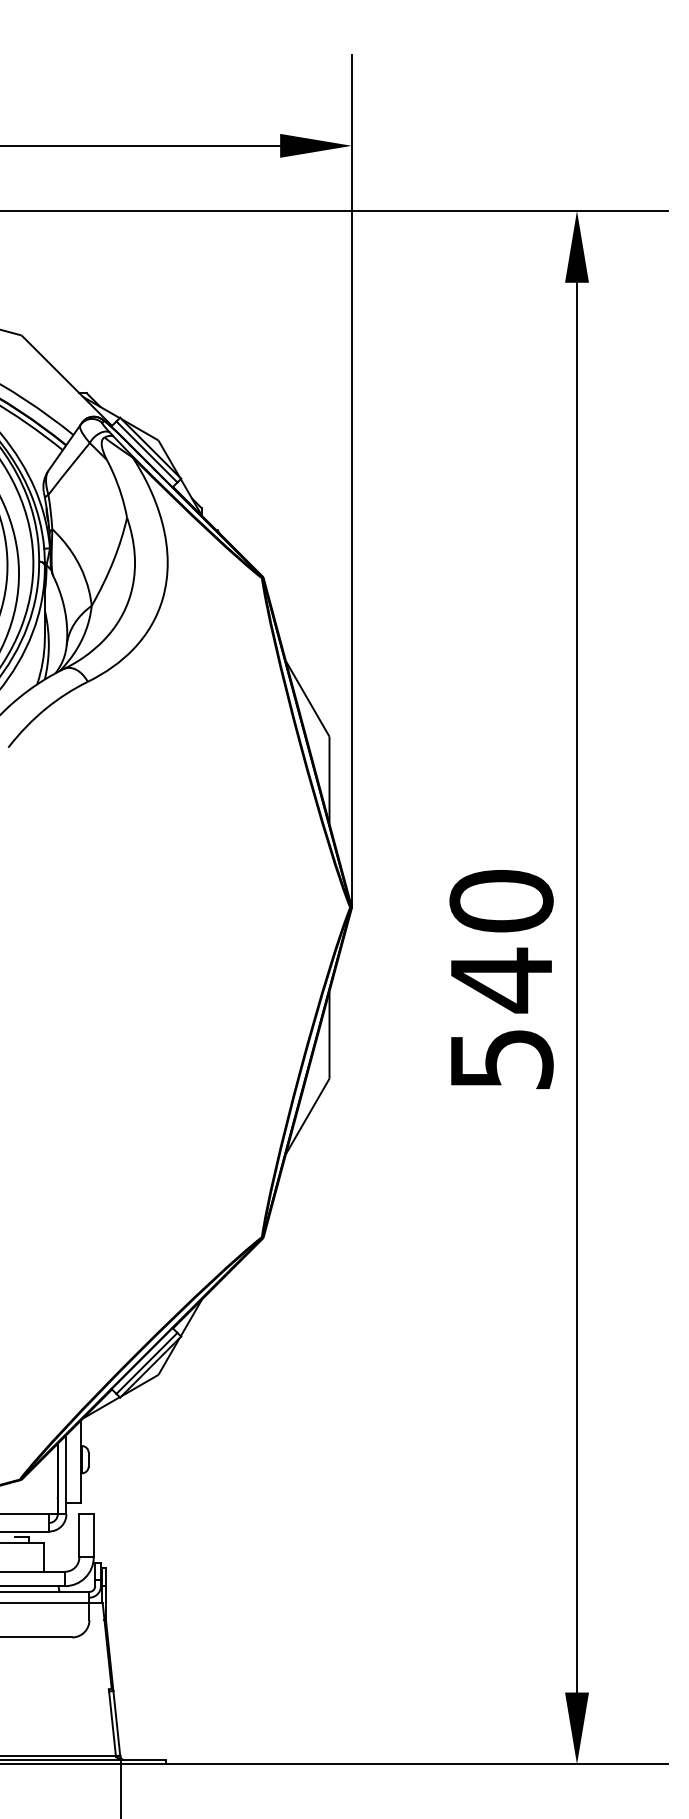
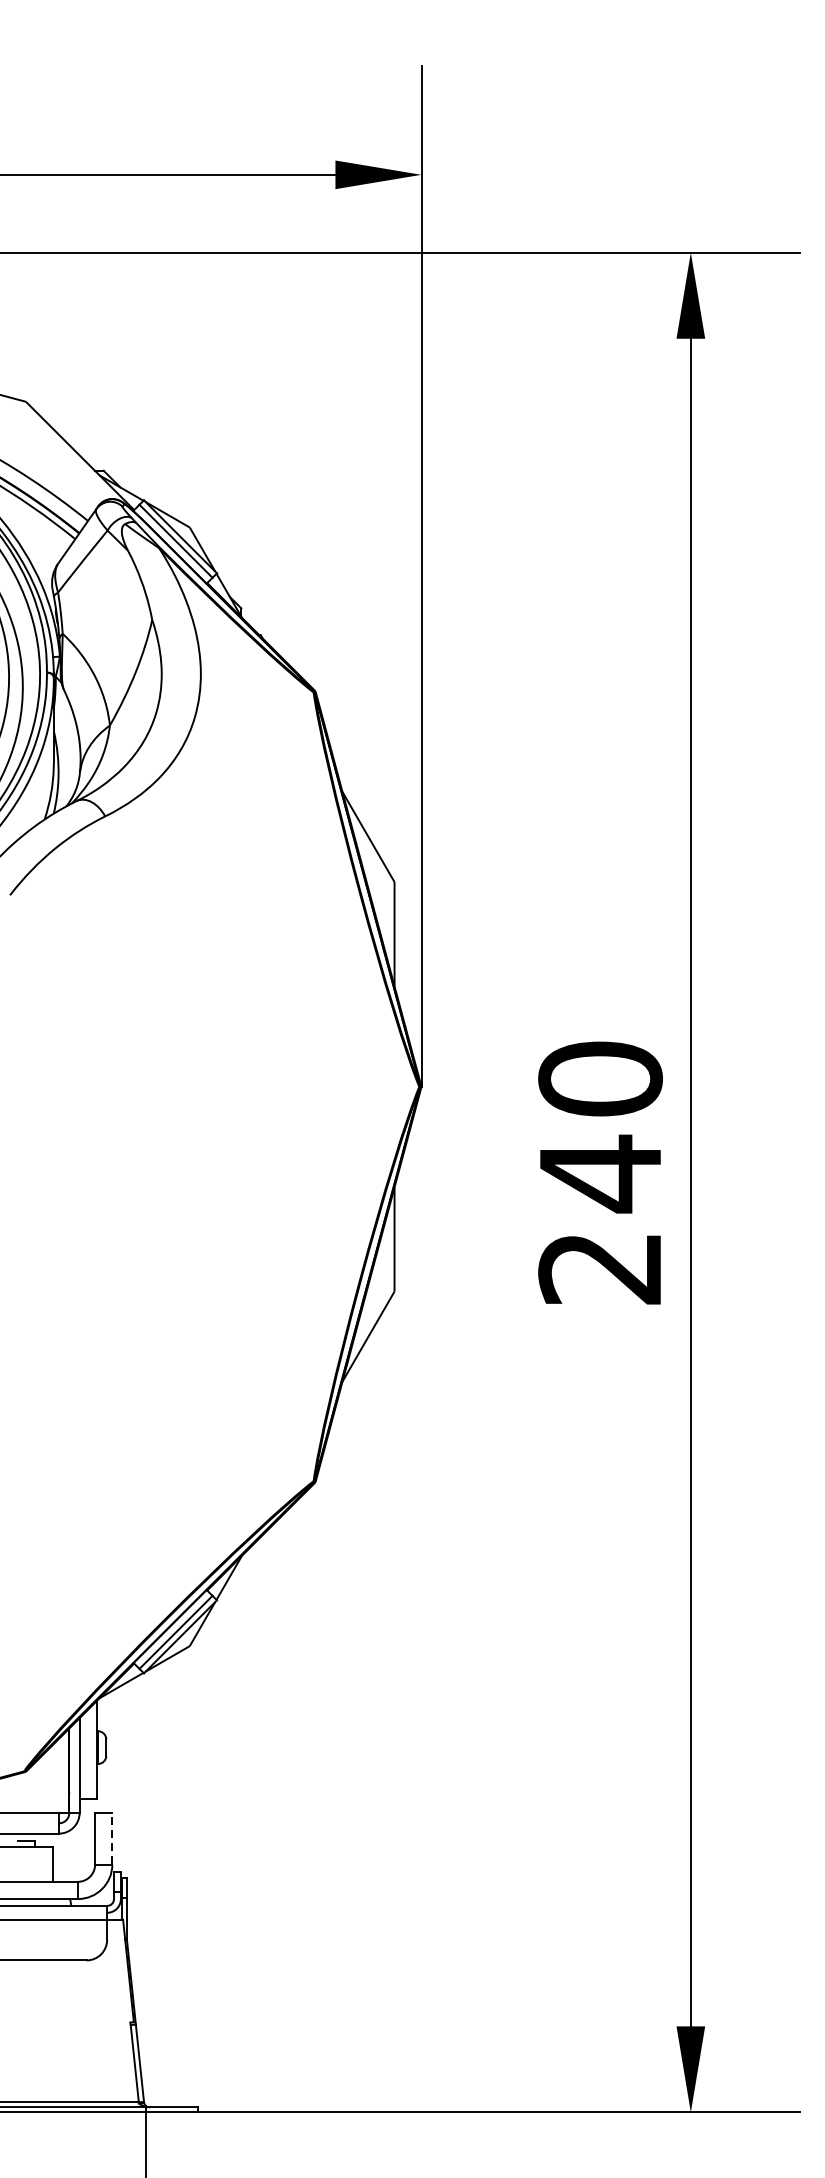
text: (501, 1059) -> (600, 1268), 540 -> 240
line: (93, 1535) -> (112, 1838), solid -> dashed

